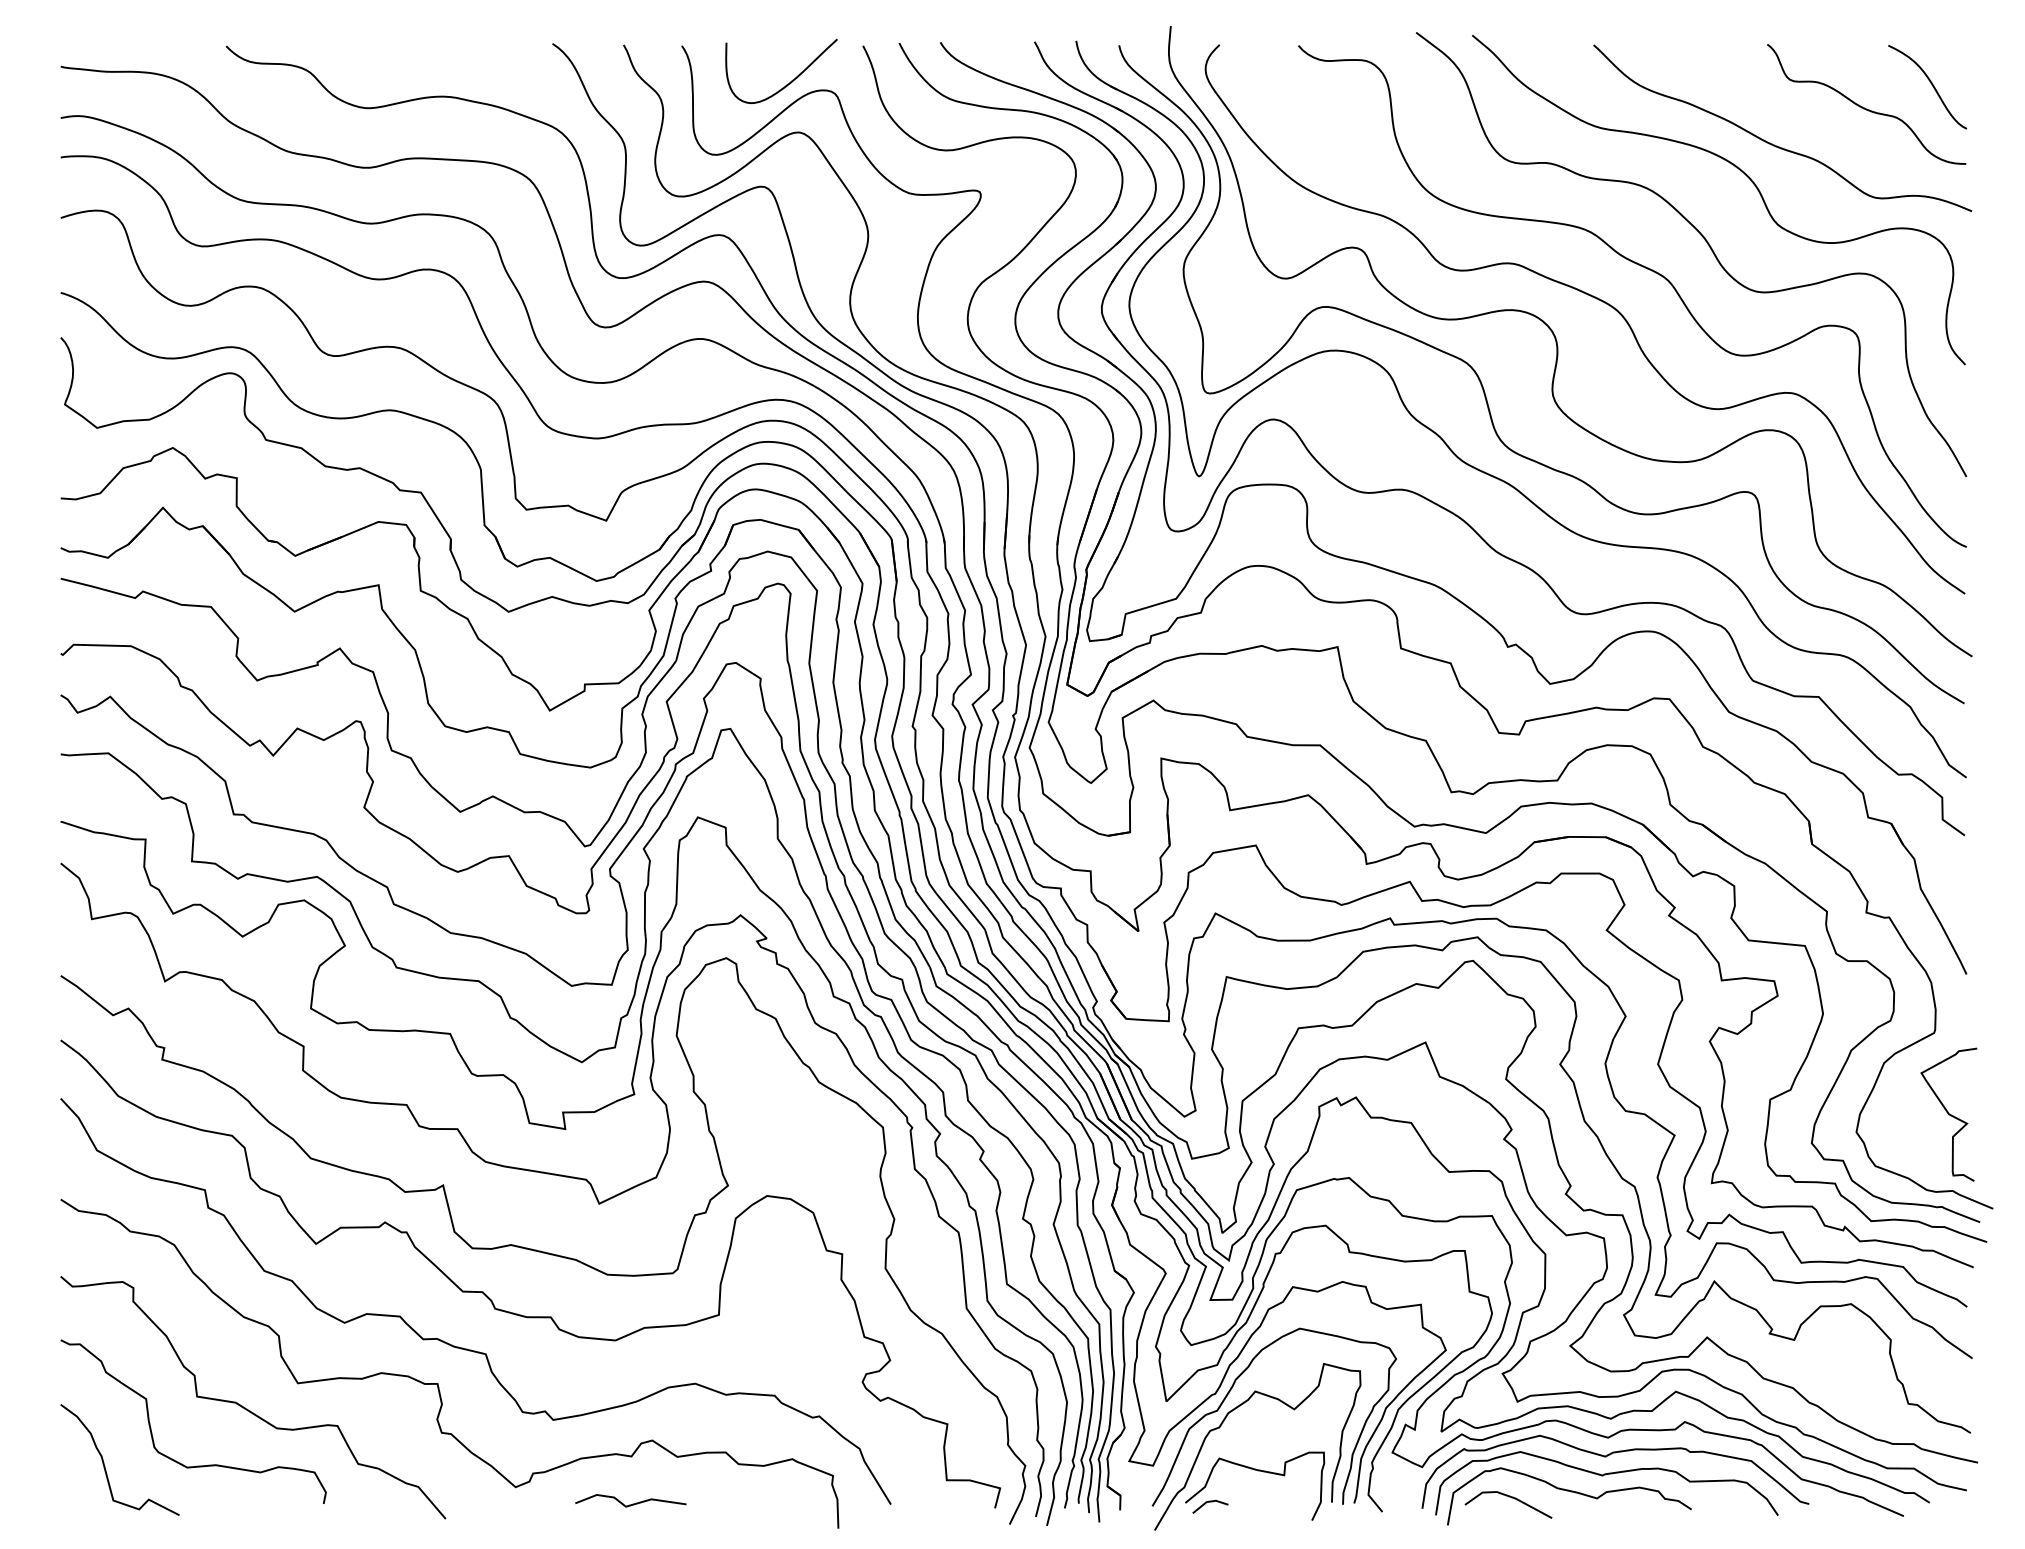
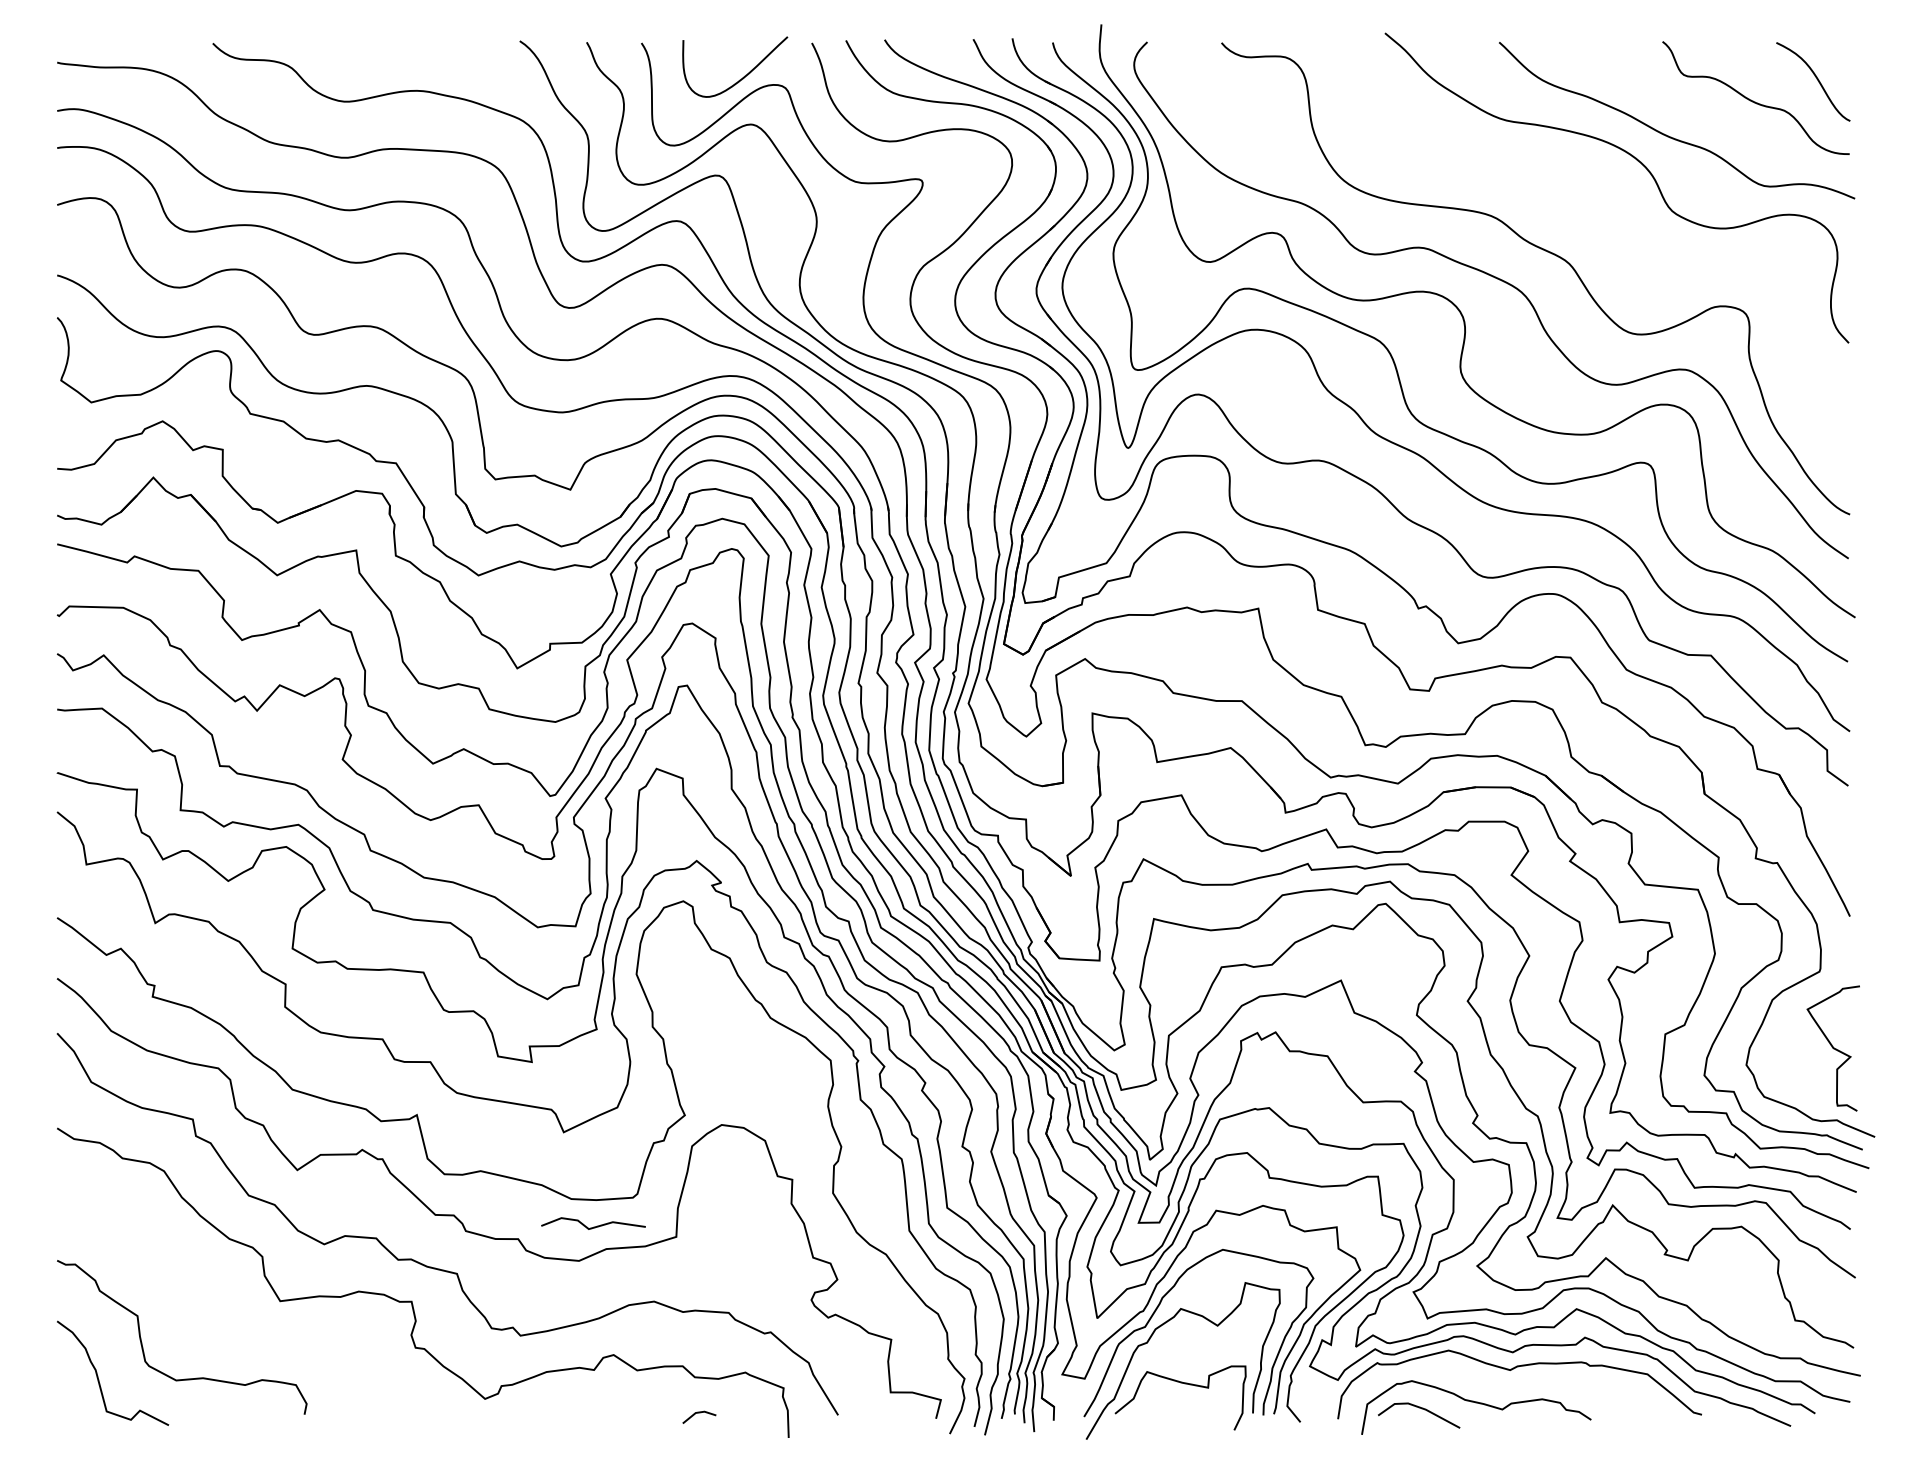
curve: (1708, 246) -> (1607, 231), removed
curve: (247, 1408) -> (232, 1324), removed
curve: (1603, 1476) -> (1508, 1388), removed
line: (1210, 1502) -> (699, 1413), moved
curve: (632, 1503) -> (595, 1226), moved

